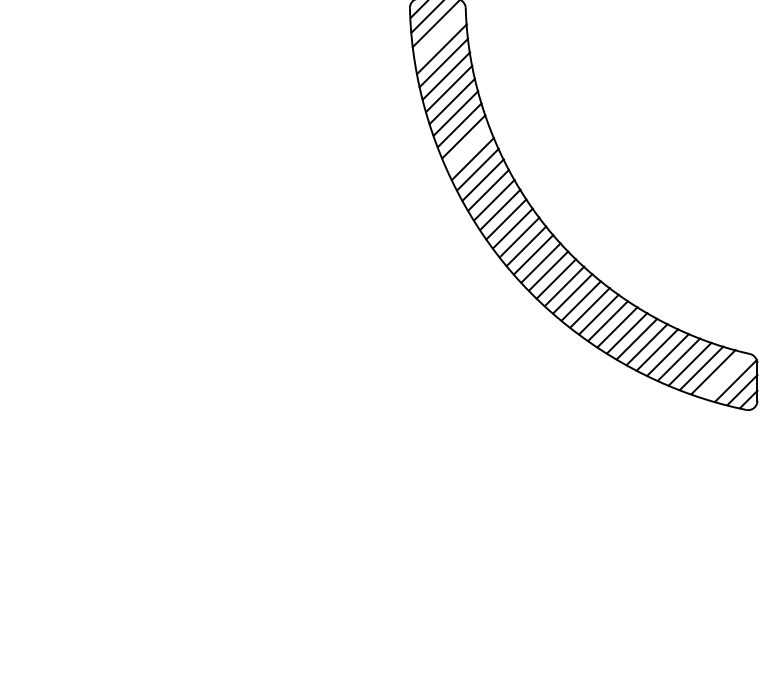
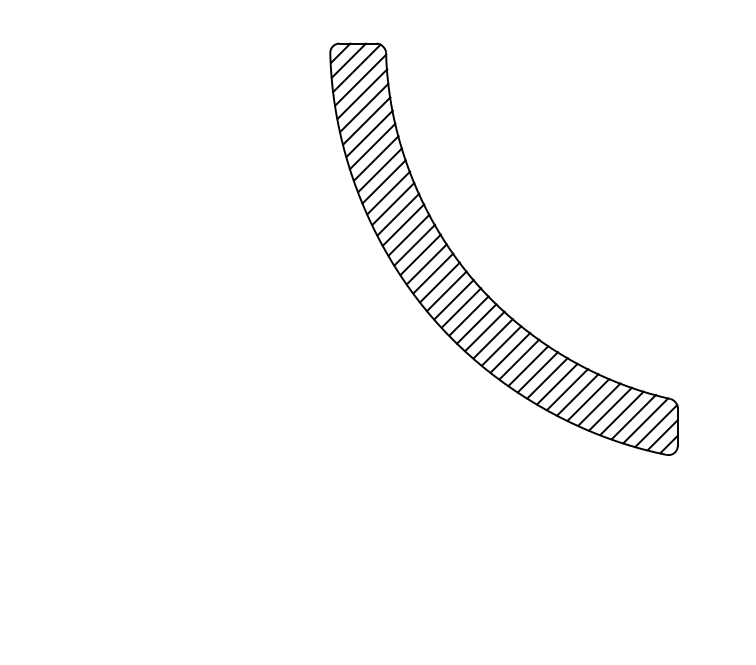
line: (439, 34) -> (359, 79), added
line: (467, 147) -> (387, 192), added
line: (724, 375) -> (644, 420), added

